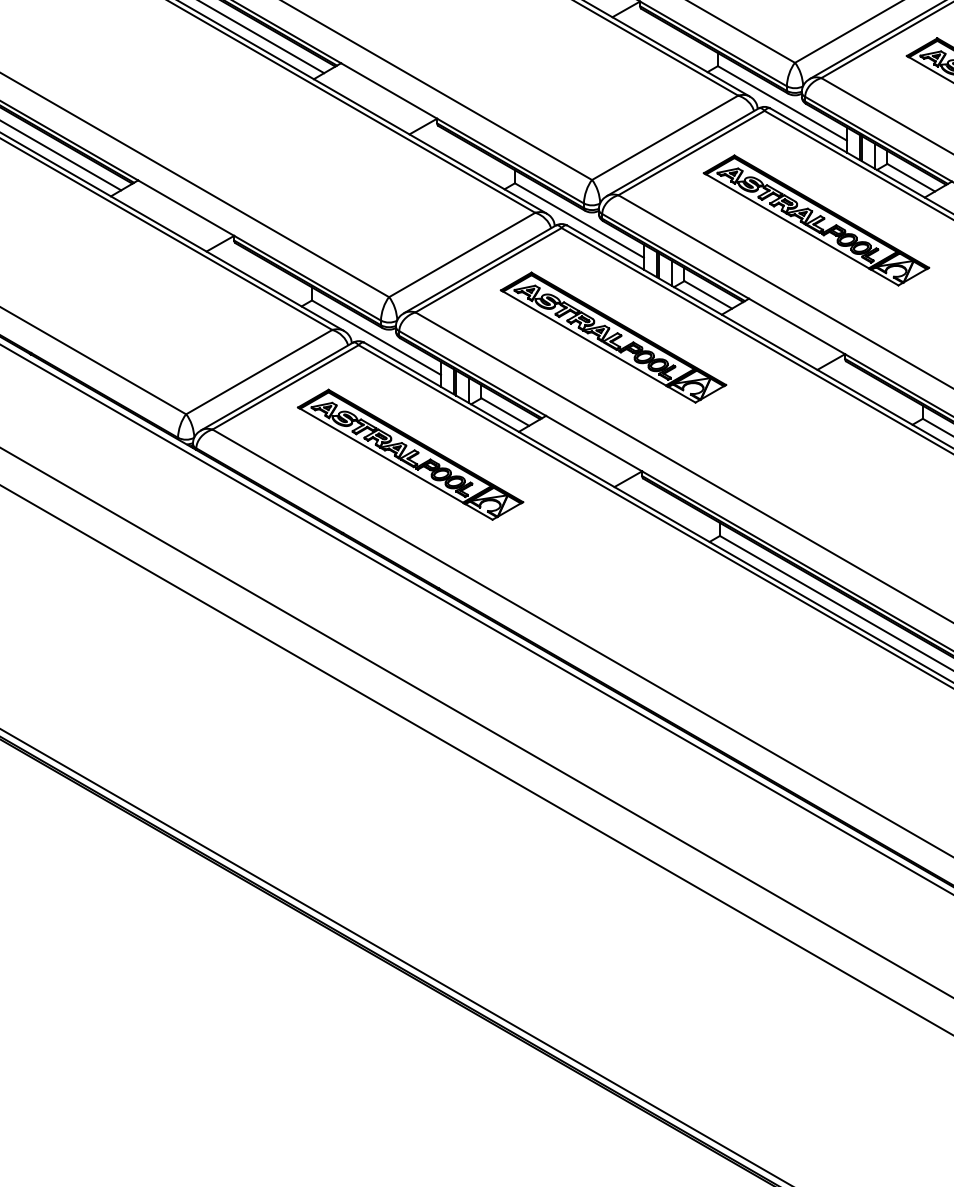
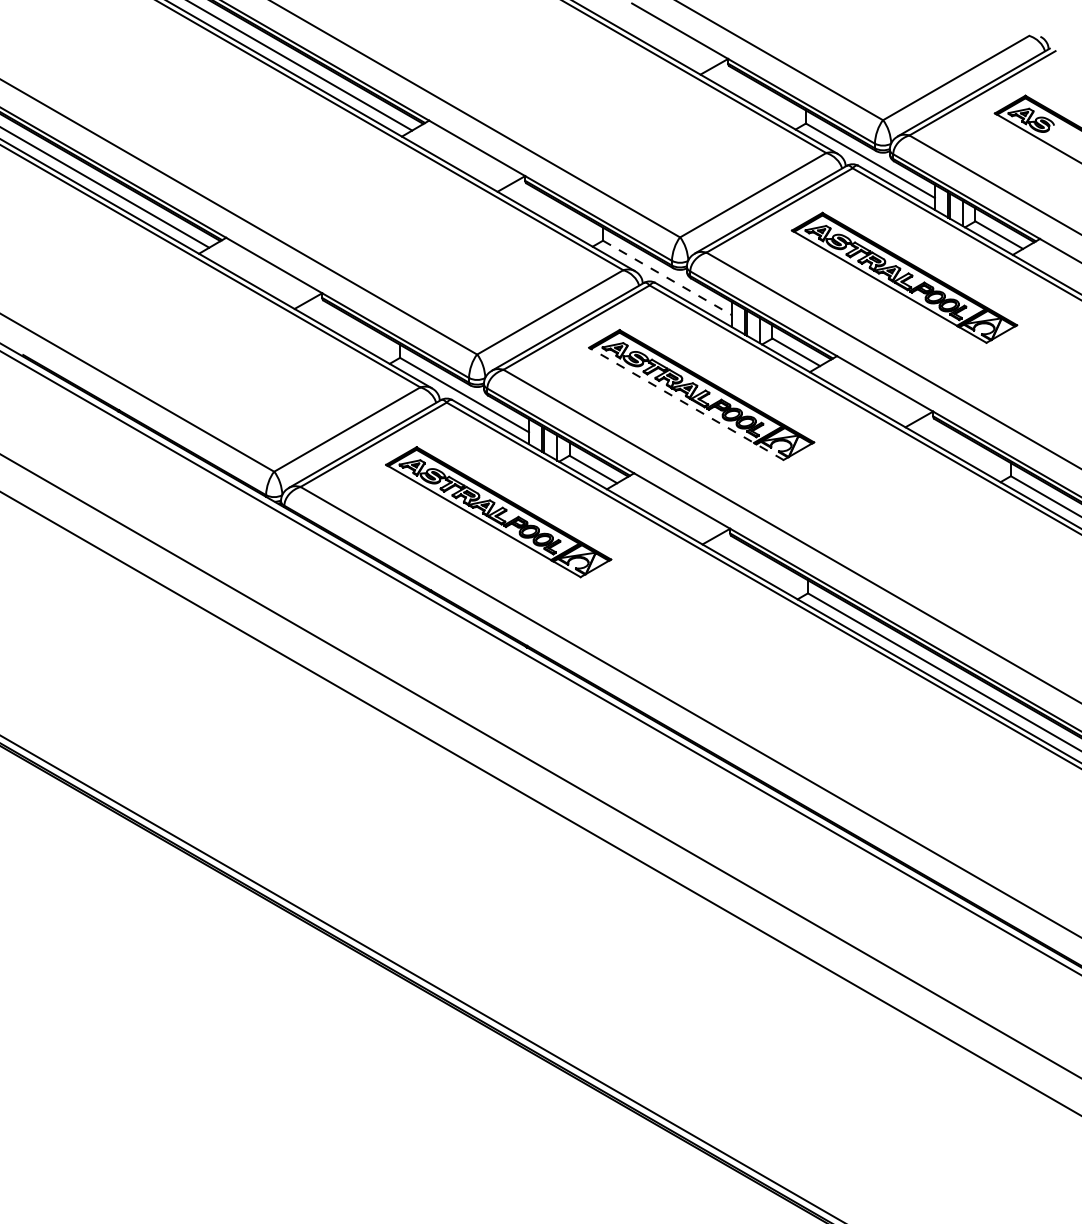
line: (579, 221) -> (667, 278), solid -> dashed
line: (597, 346) -> (685, 403), solid -> dashed

